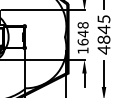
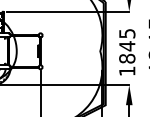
text: (82, 33) -> (126, 45), 1648 -> 1845

